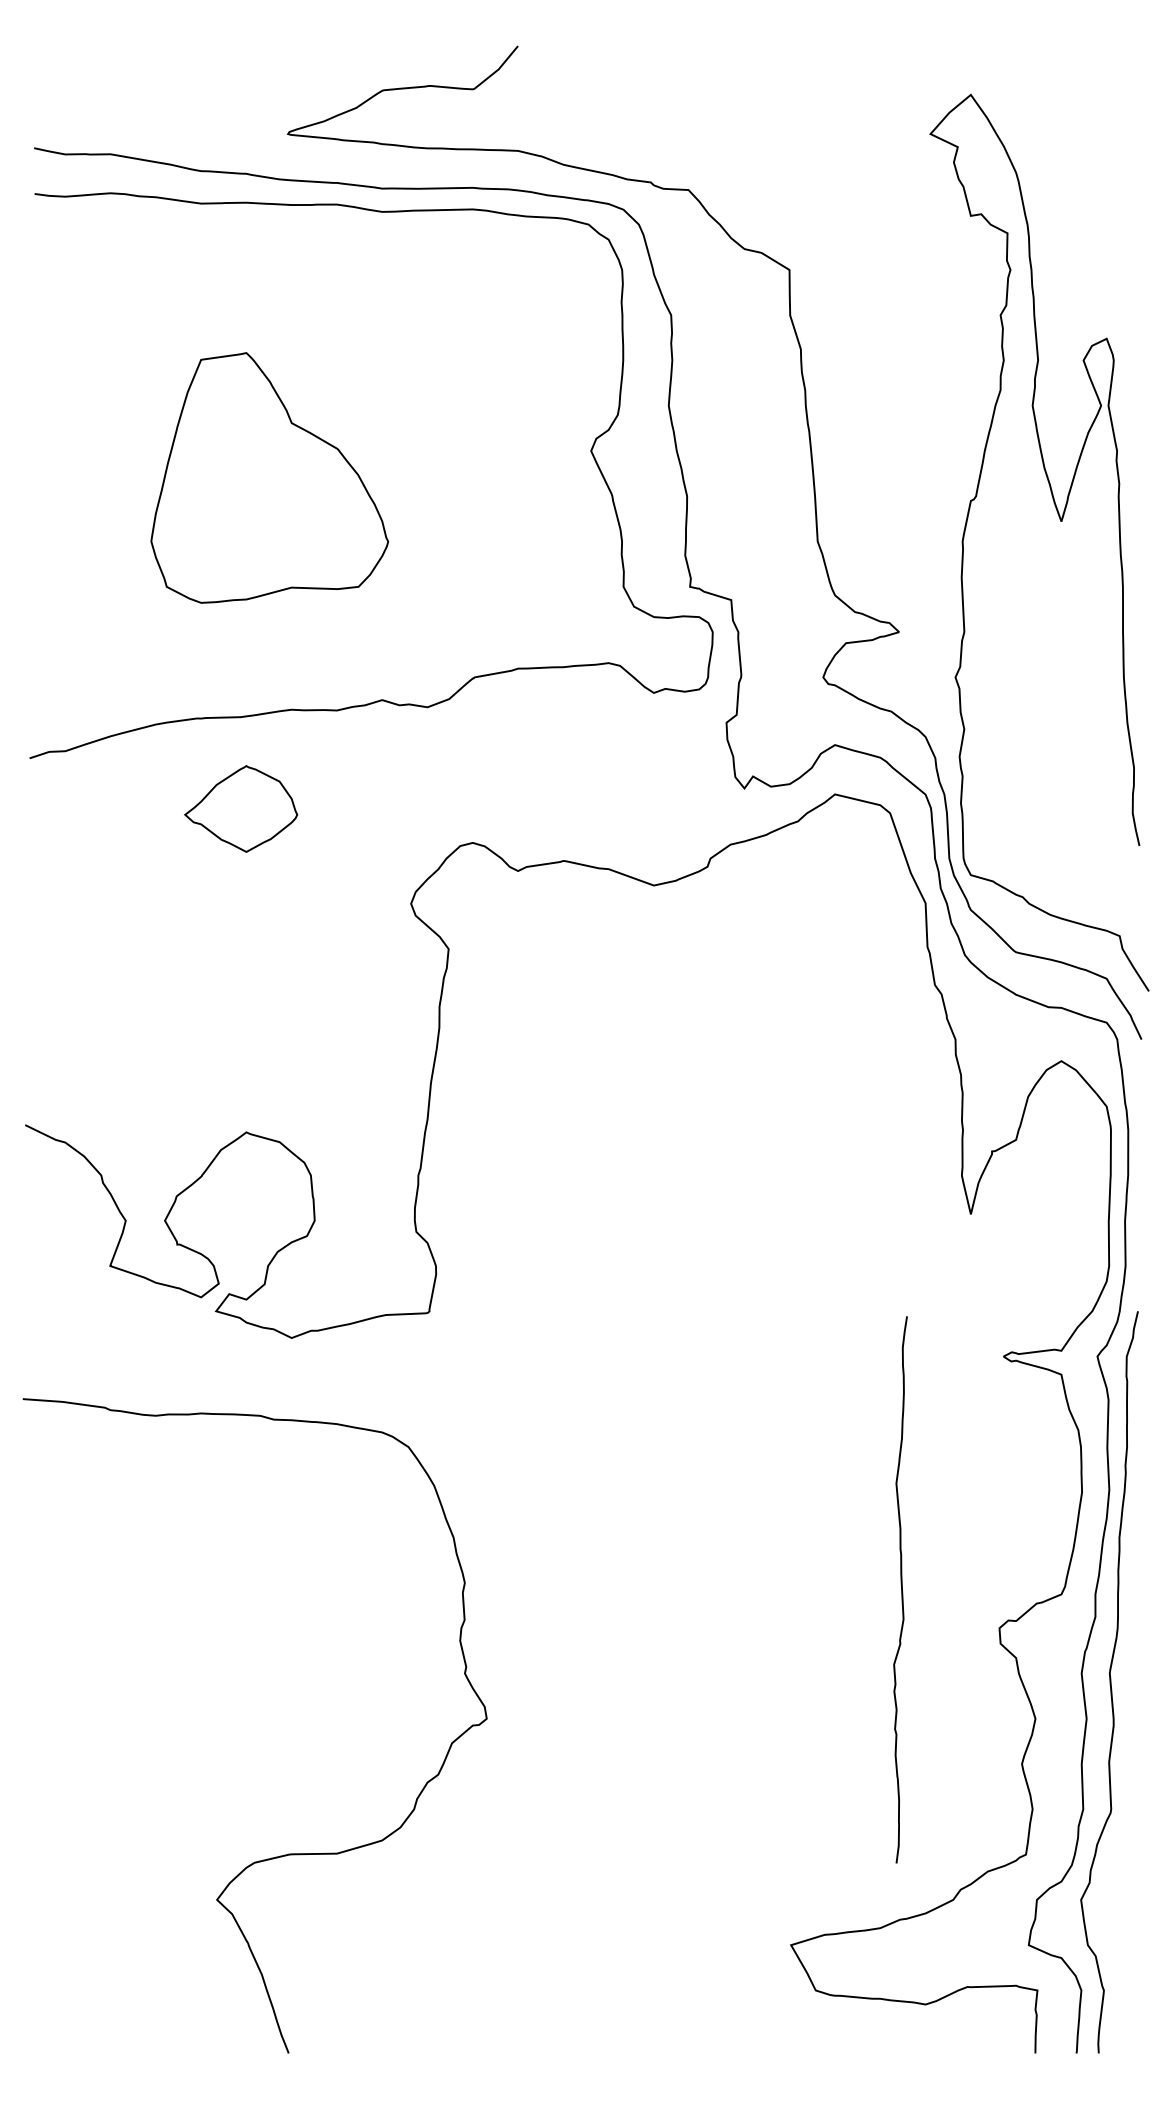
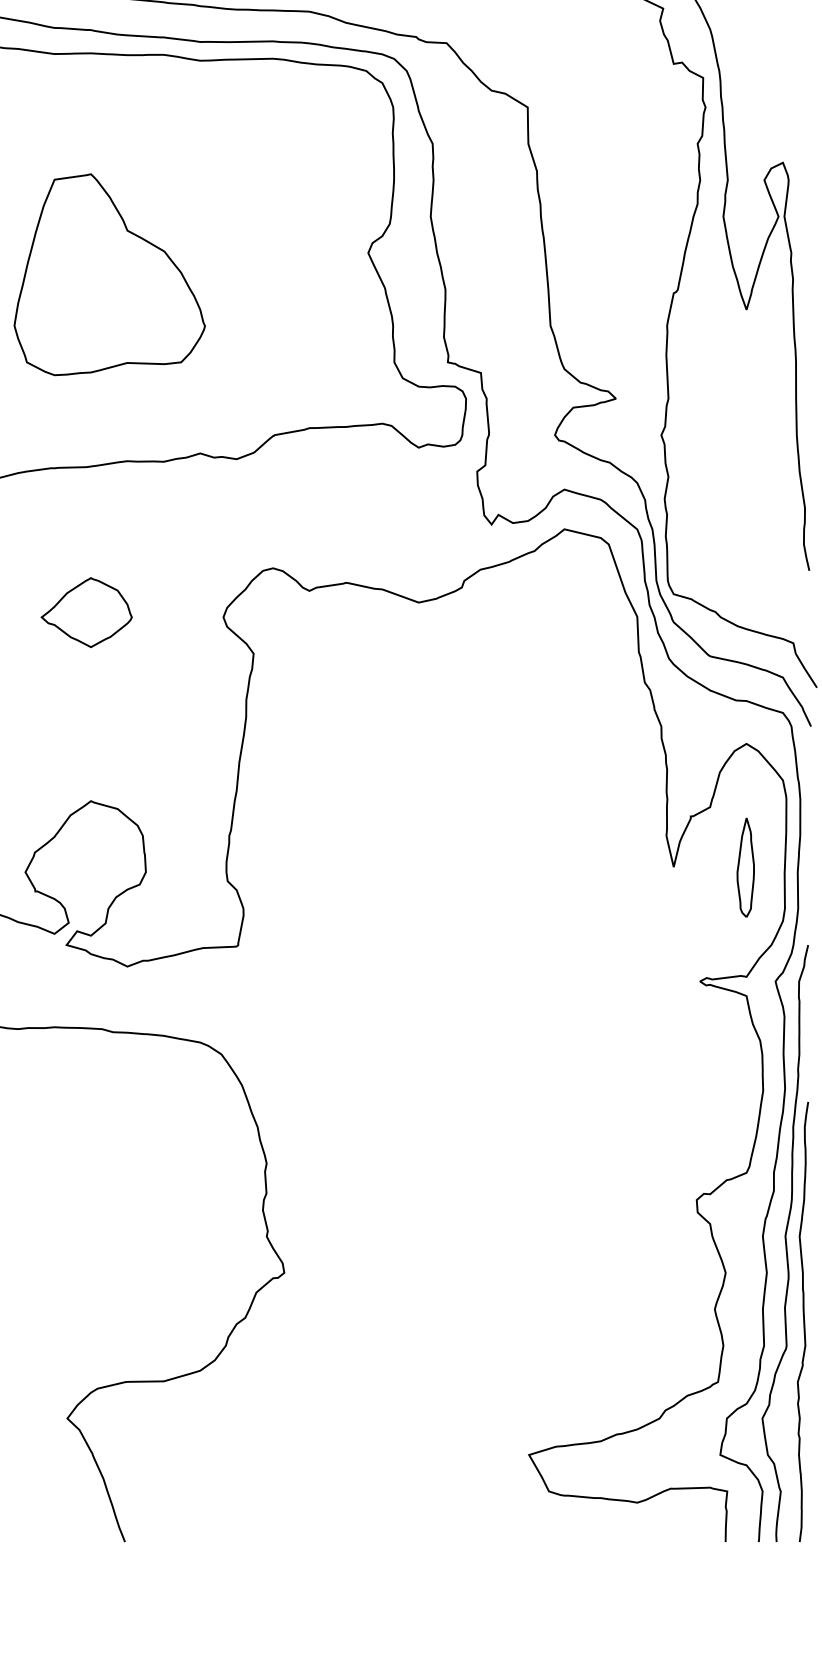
part: (241, 808) -> (87, 612), moved
part: (1060, 1214) -> (745, 867), added
curve: (901, 1589) -> (803, 1321), moved

